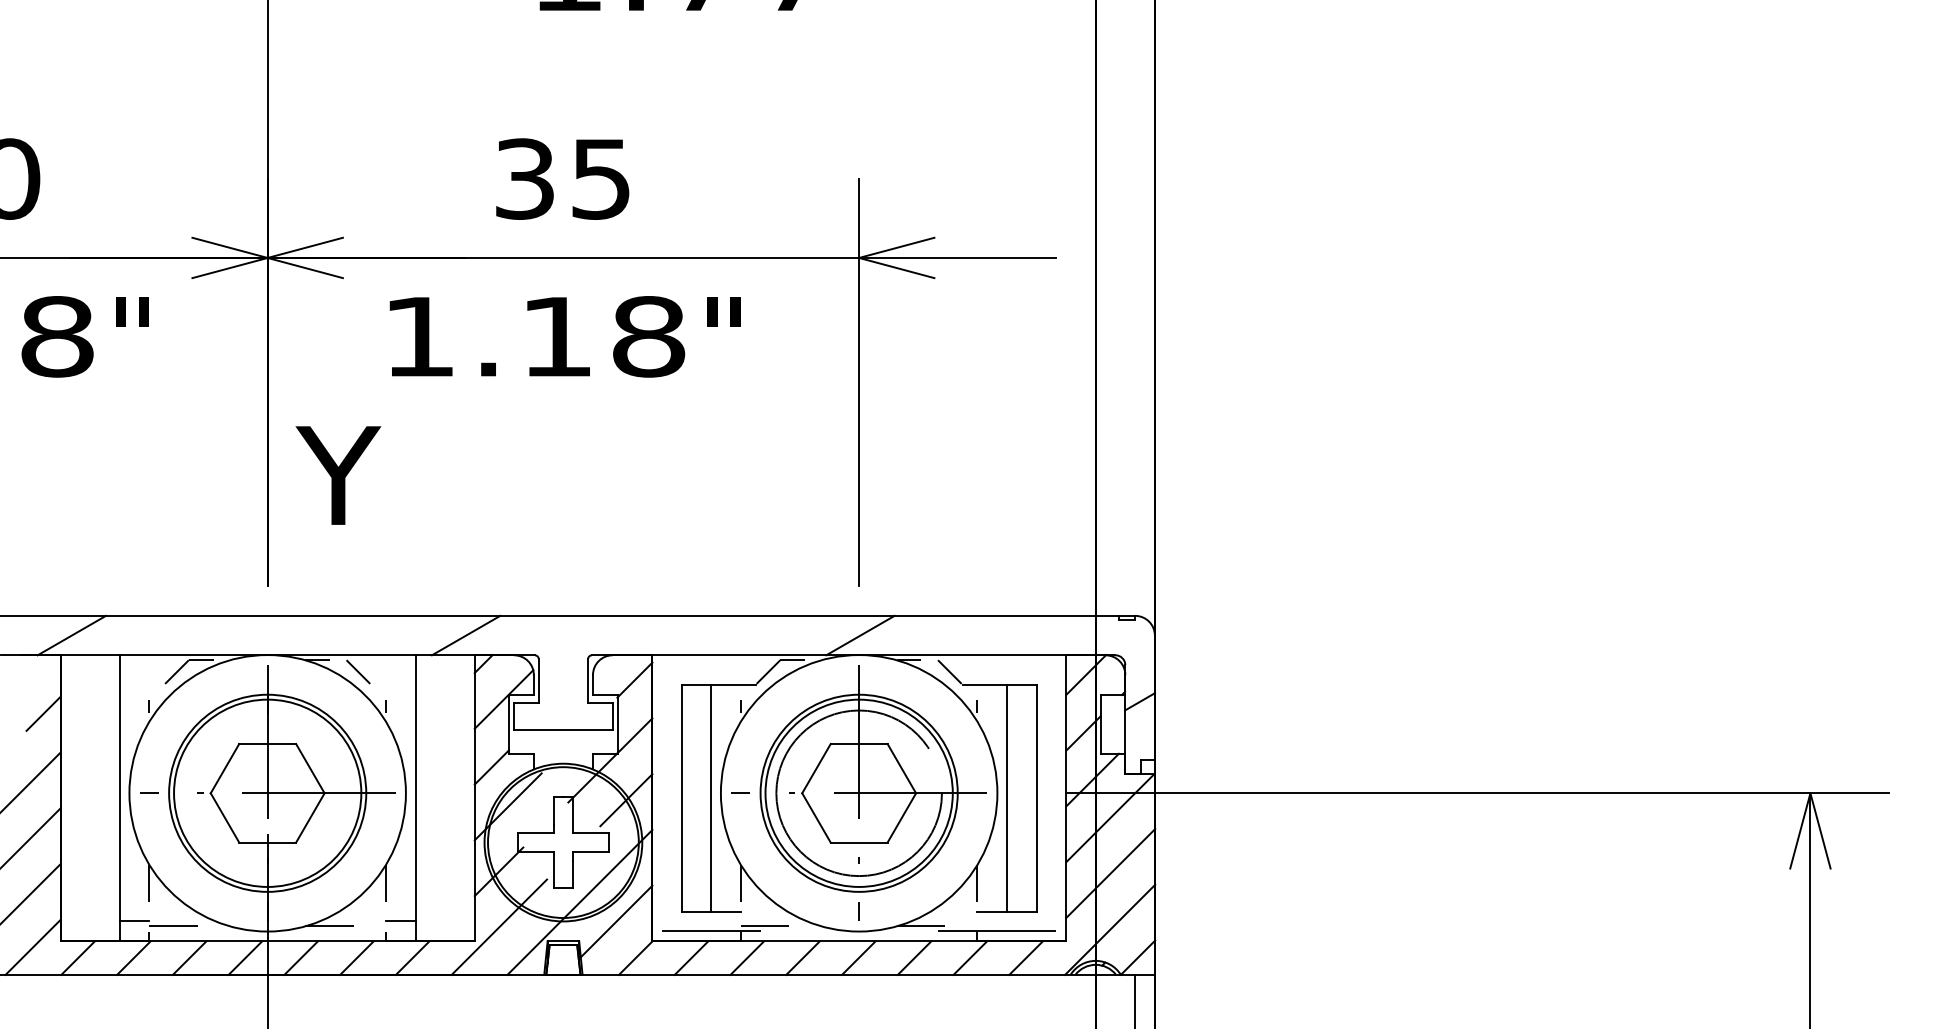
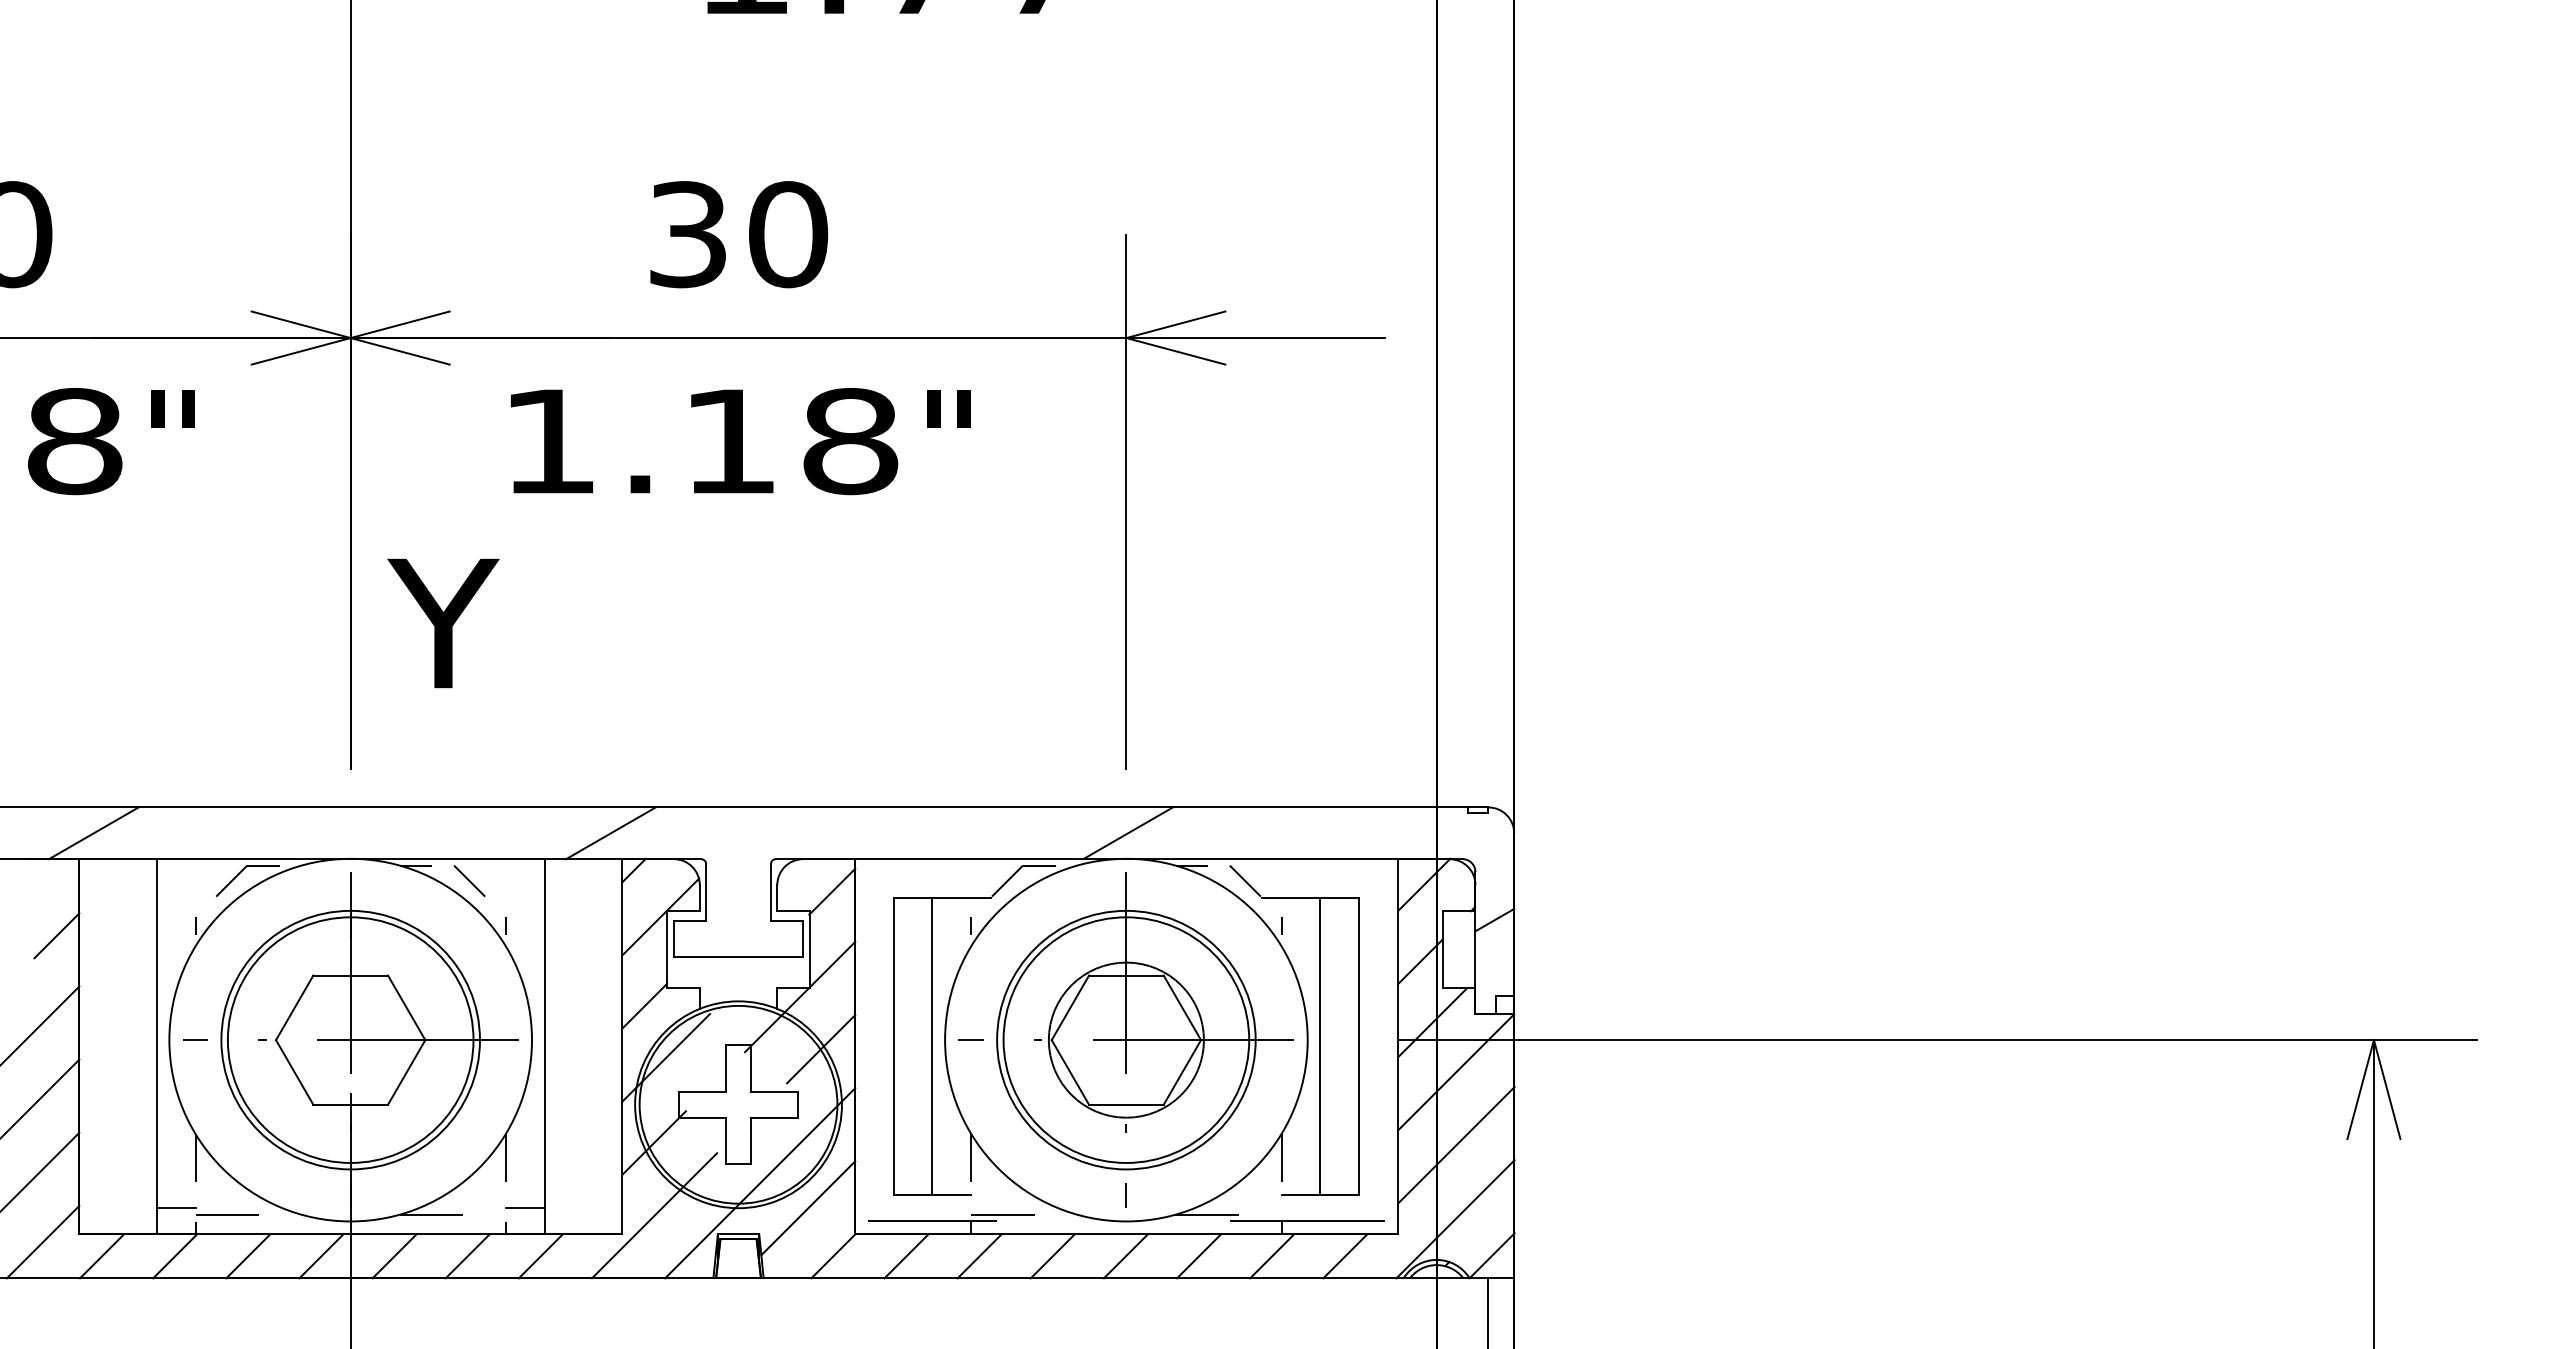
text: (601, 179) -> (788, 234), 35 -> 30
circle: (858, 792) -> (1125, 1039), size x0.71

